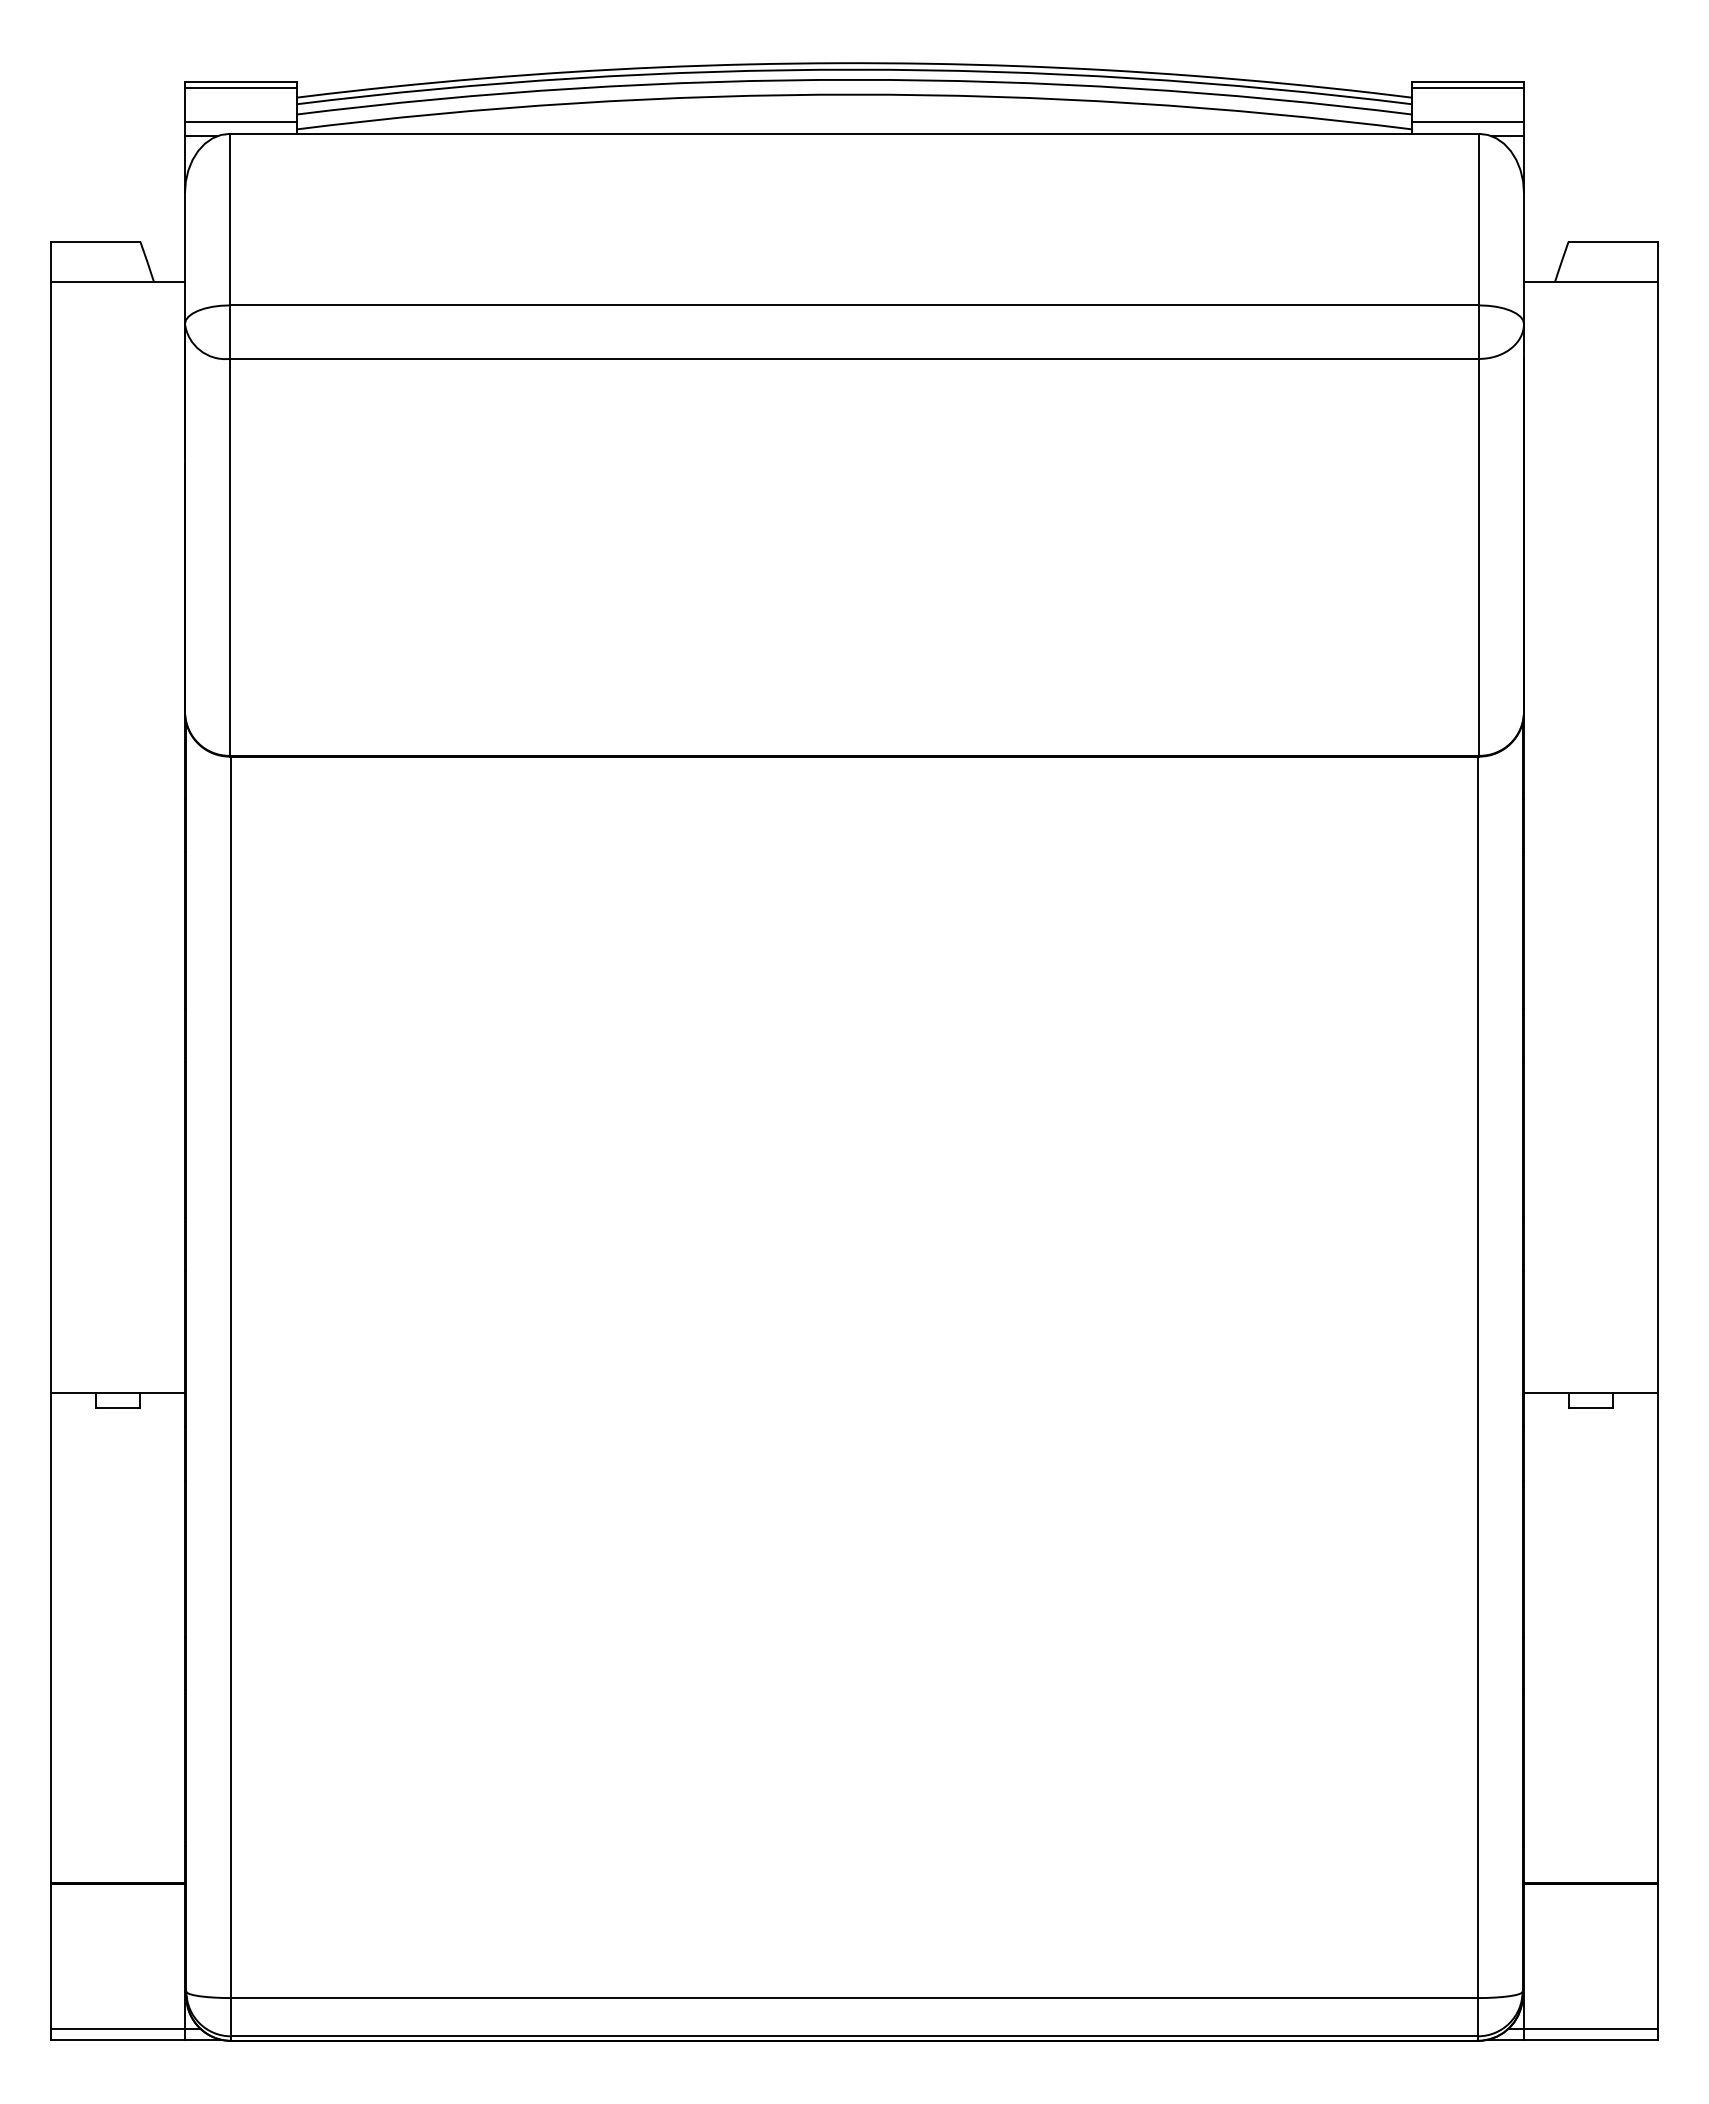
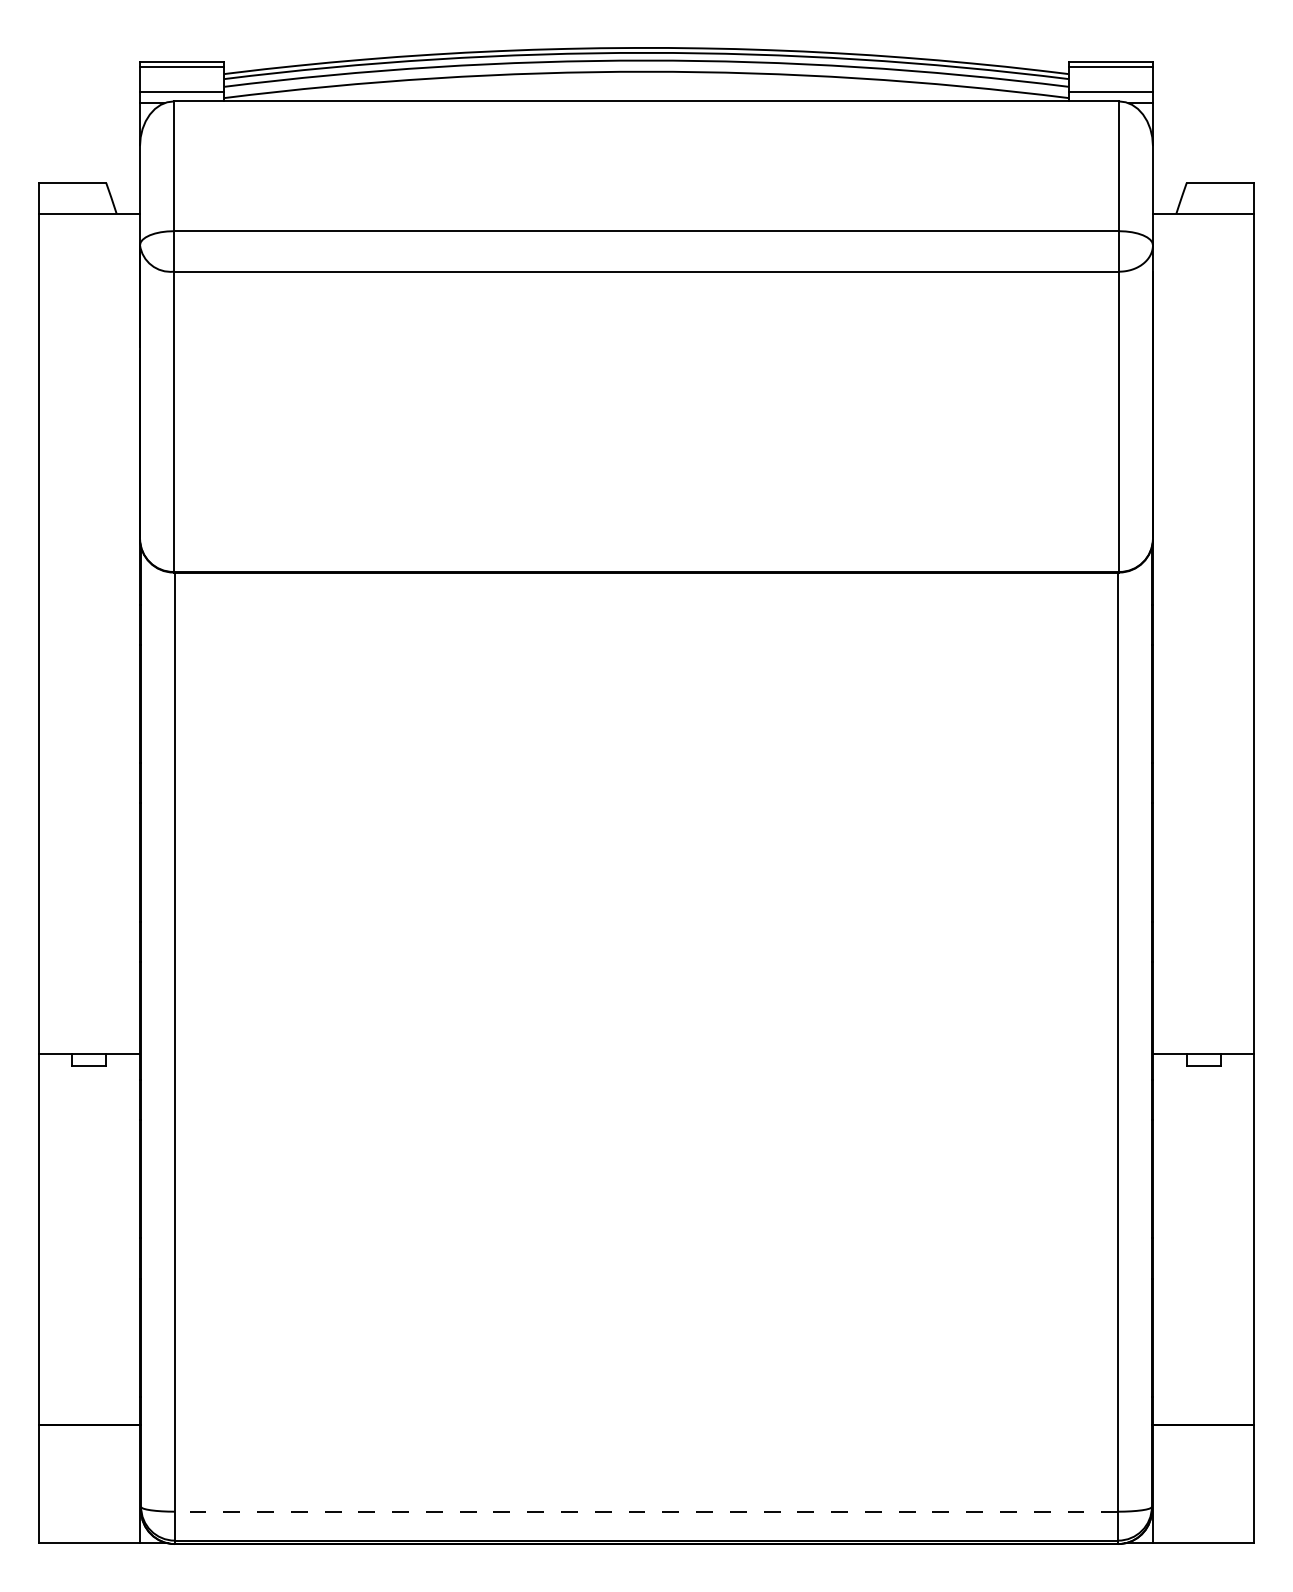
line: (854, 1998) -> (646, 1512), solid -> dashed
line: (125, 2028) -> (95, 1534), removed
line: (1582, 2028) -> (1197, 1534), removed

